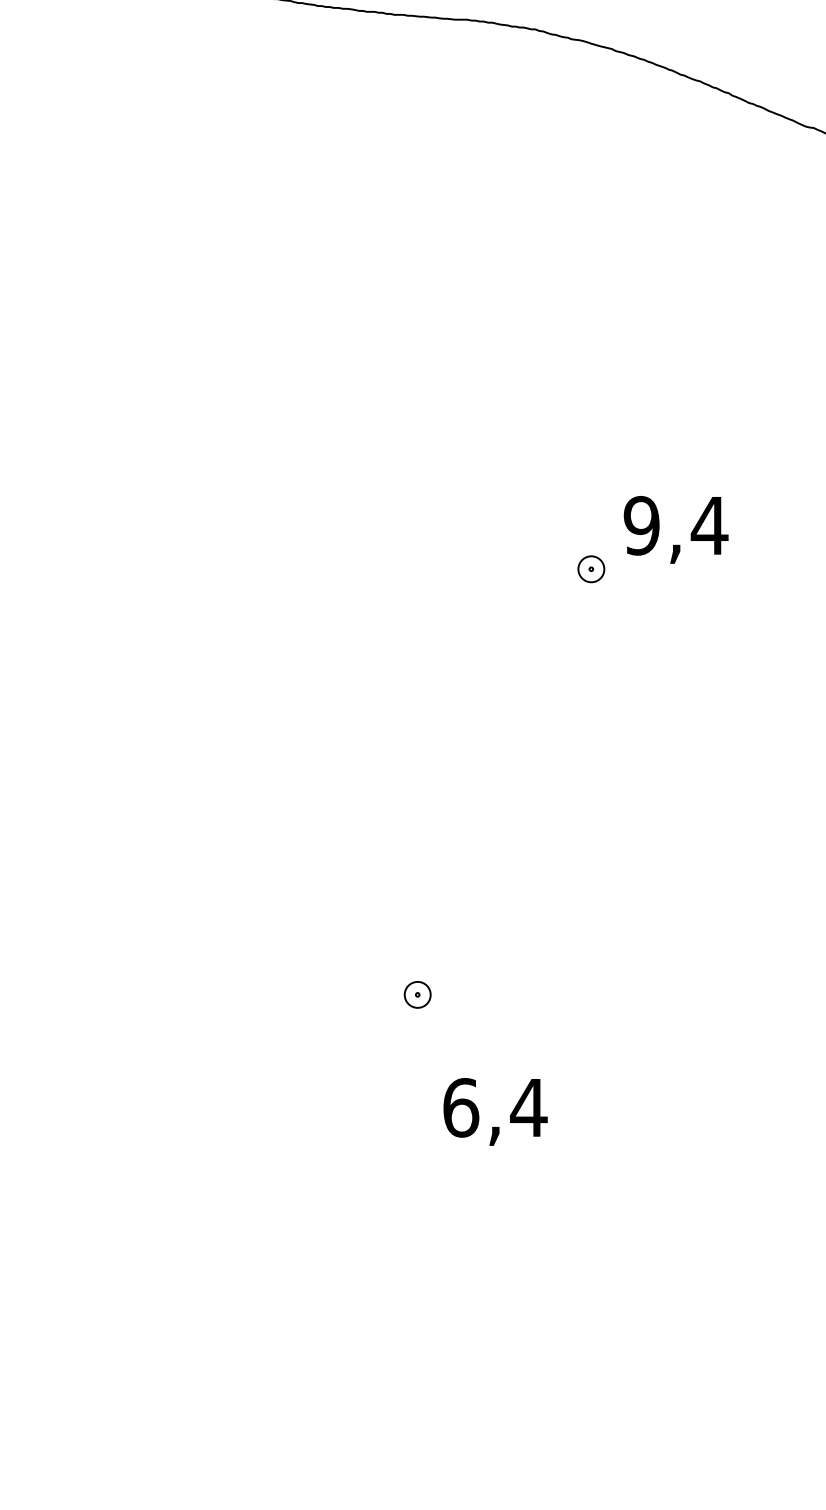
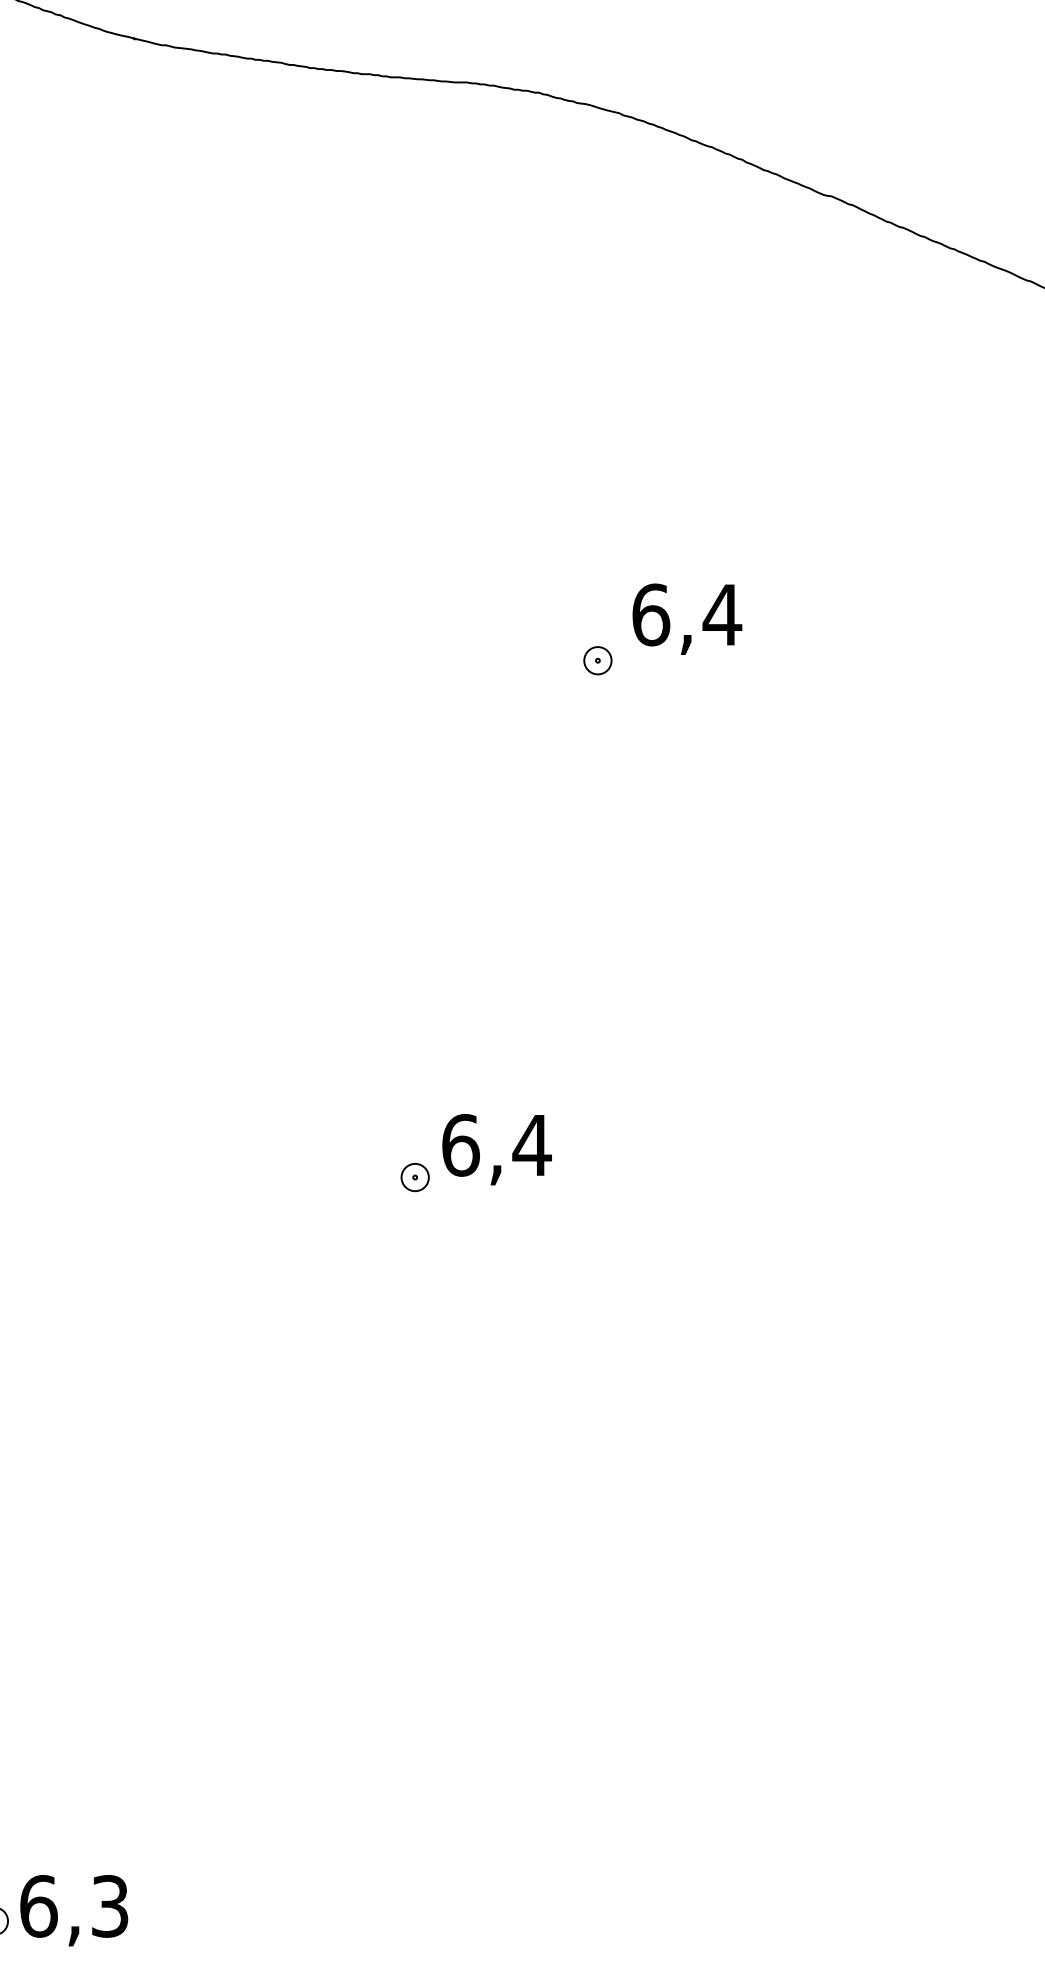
text: (642, 525) -> (651, 614), 9,4 -> 6,4
part: (417, 994) -> (414, 1177), moved
text: (494, 1111) -> (496, 1149), moved

